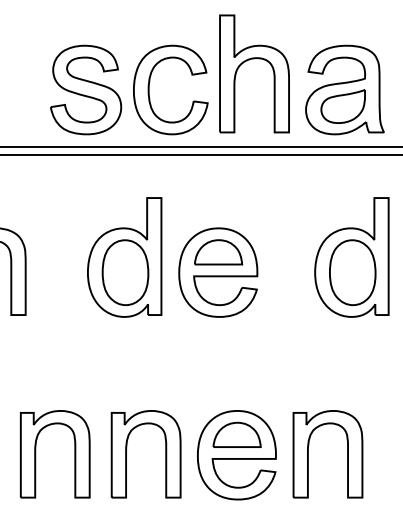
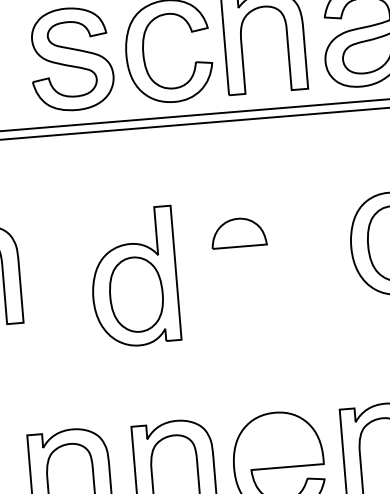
part: (124, 257) -> (133, 277), moved
part: (218, 272) -> (240, 255), removed
part: (236, 434) -> (276, 439), removed

